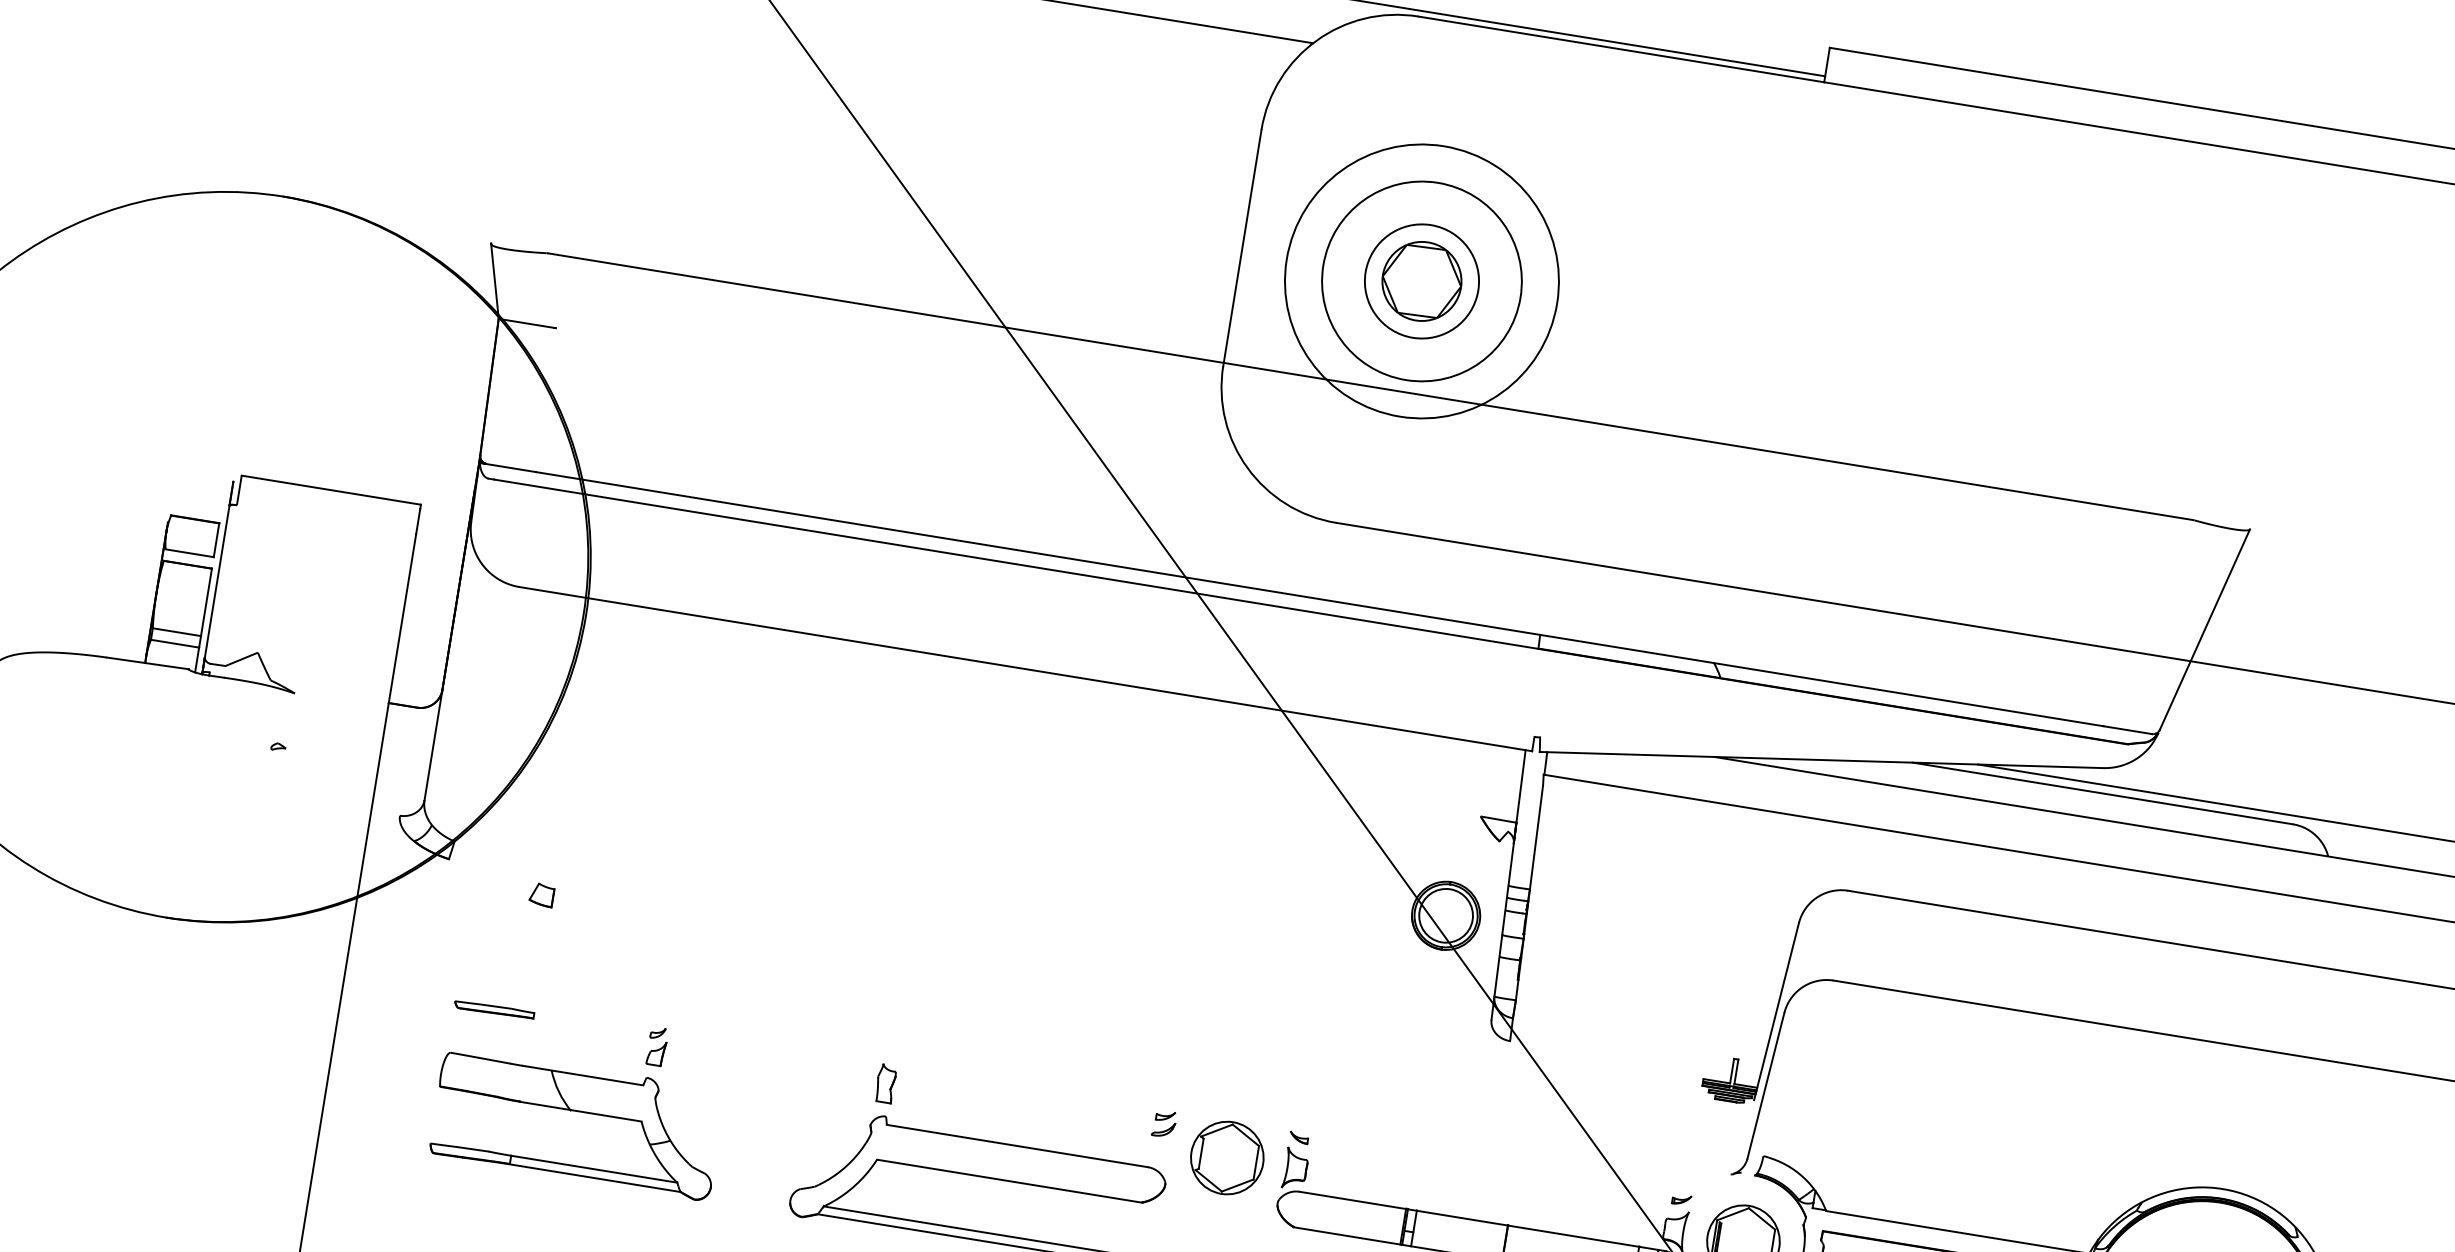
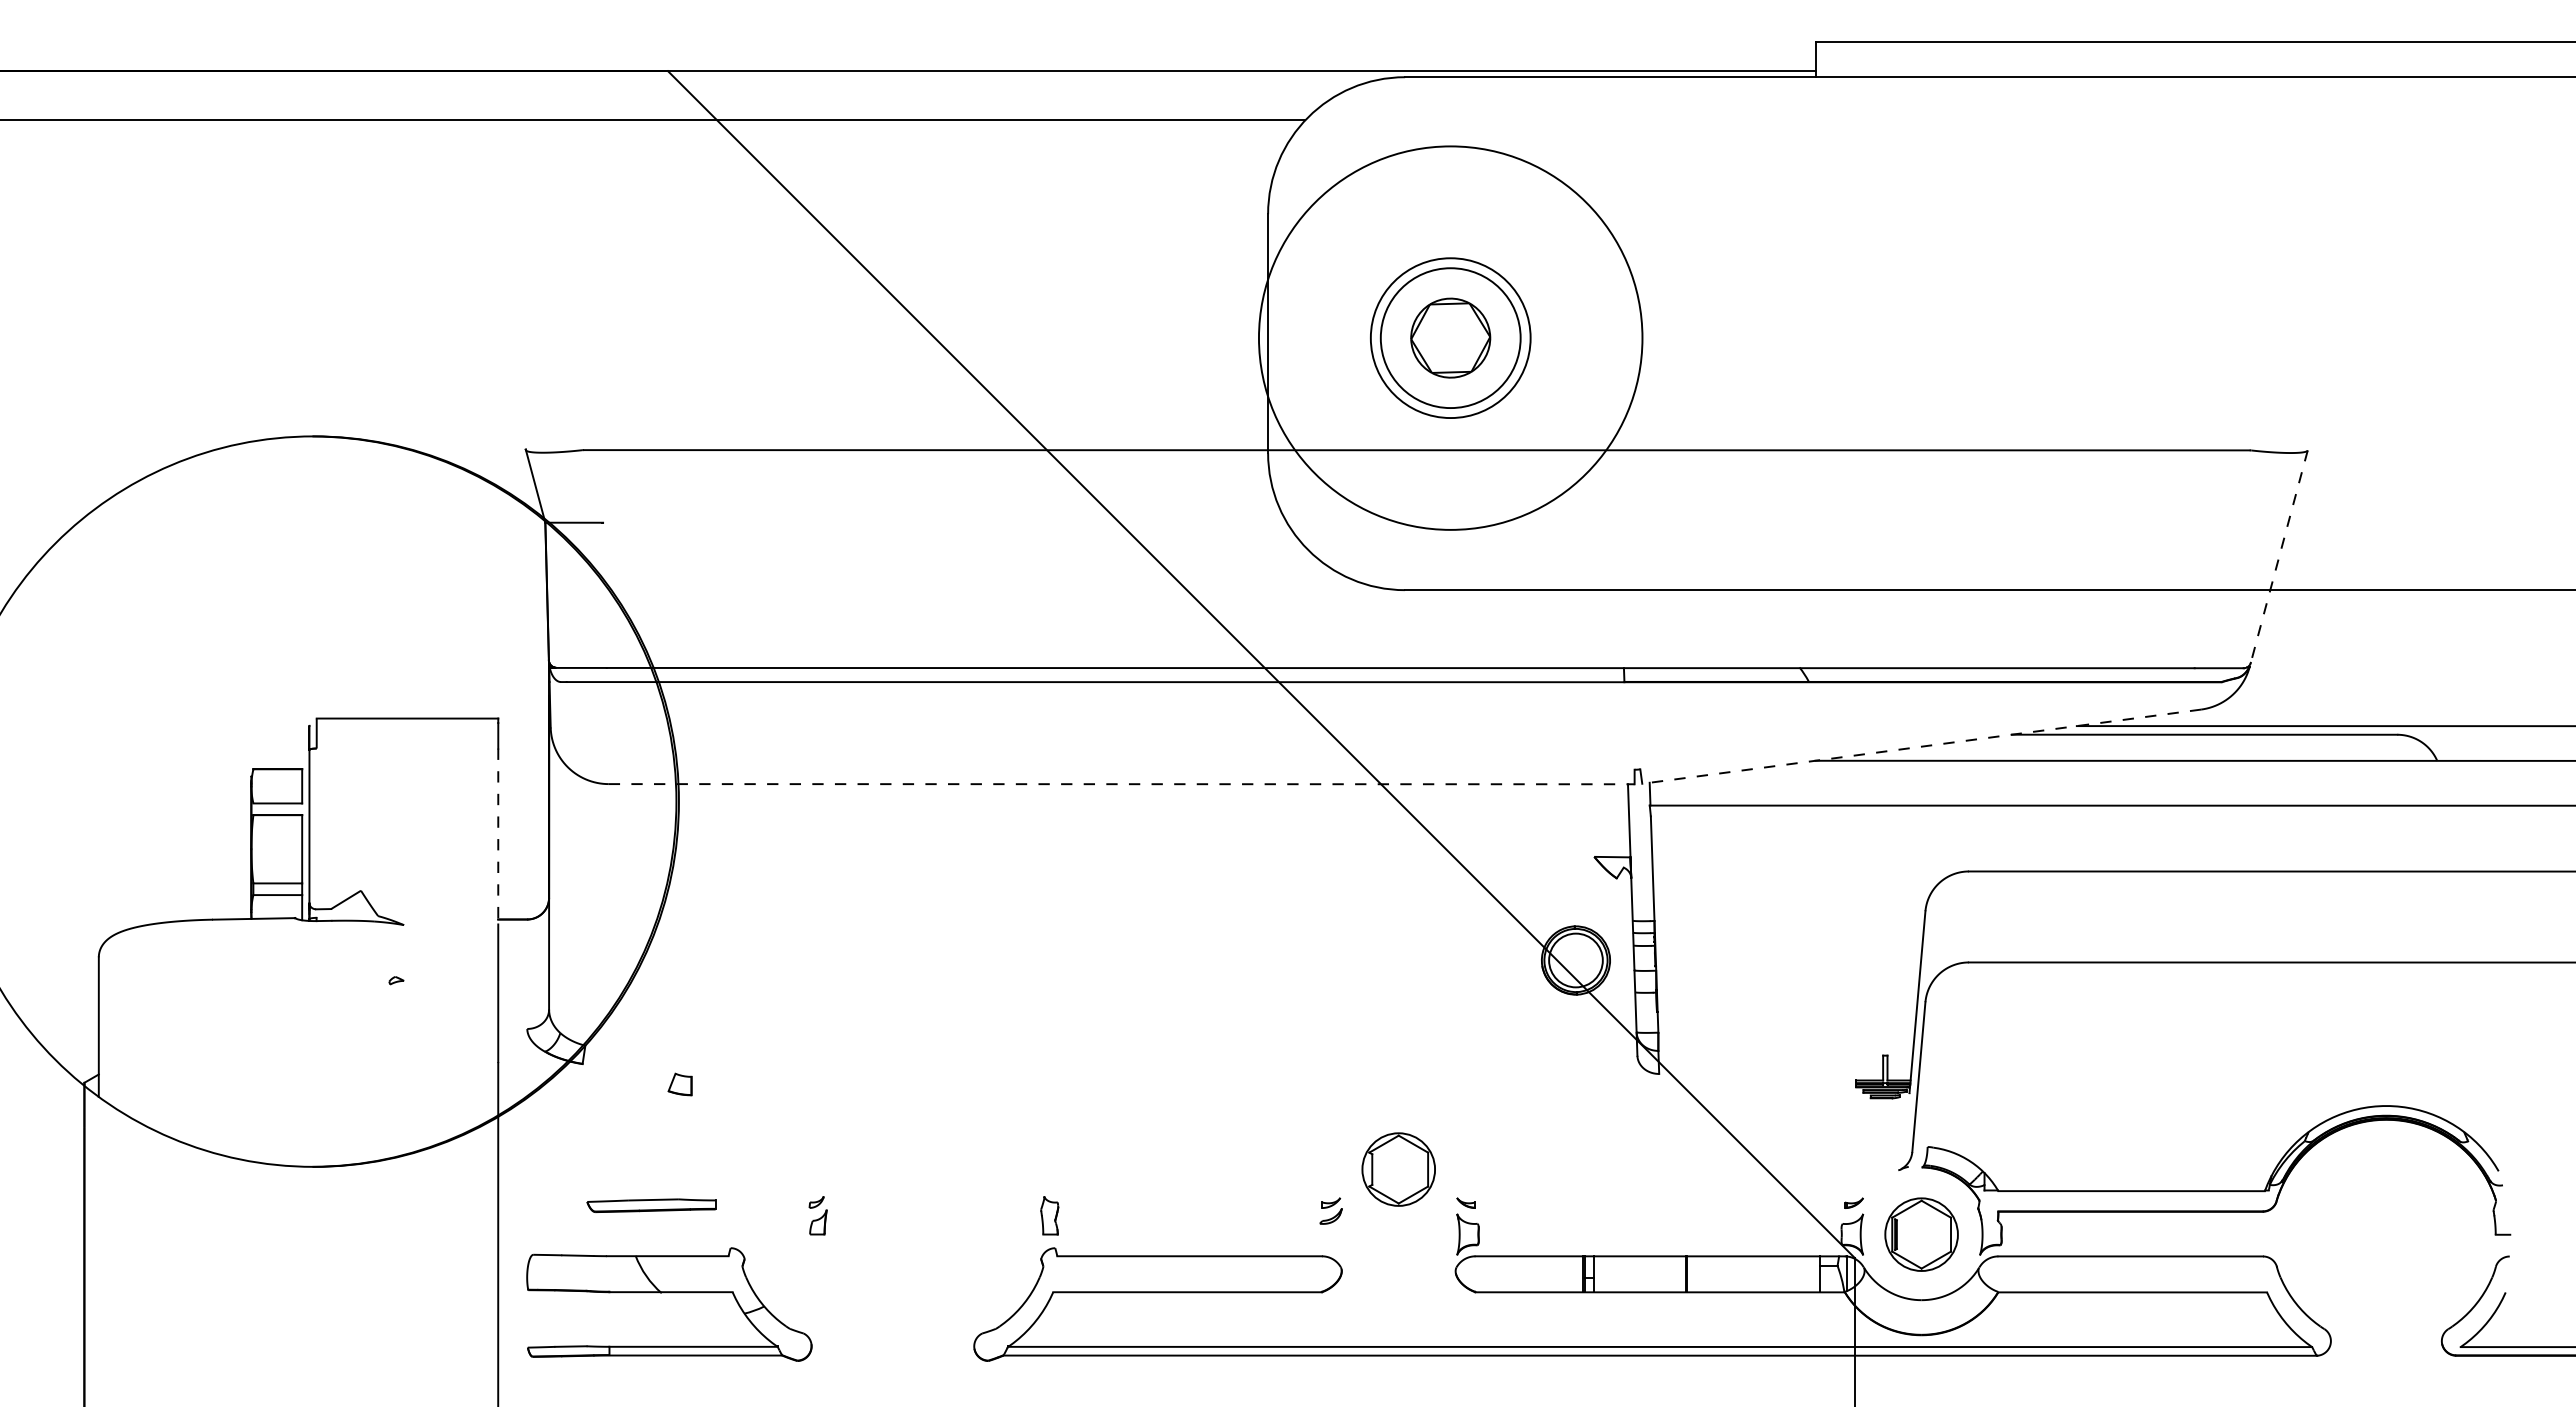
circle: (1421, 281) -> (1450, 338), size x0.7
circle: (1421, 281) -> (1450, 338), size x1.4
circle: (1421, 281) -> (1450, 338), size x1.4
line: (402, 621) -> (498, 836), solid -> dashed
line: (2205, 629) -> (2279, 556), solid -> dashed
line: (1025, 669) -> (1121, 784), solid -> dashed
line: (1821, 759) -> (1921, 746), solid -> dashed
part: (494, 1009) -> (651, 1205), size x1.6
part: (578, 1112) -> (669, 1293), moved
part: (1227, 1157) -> (1398, 1169), moved

